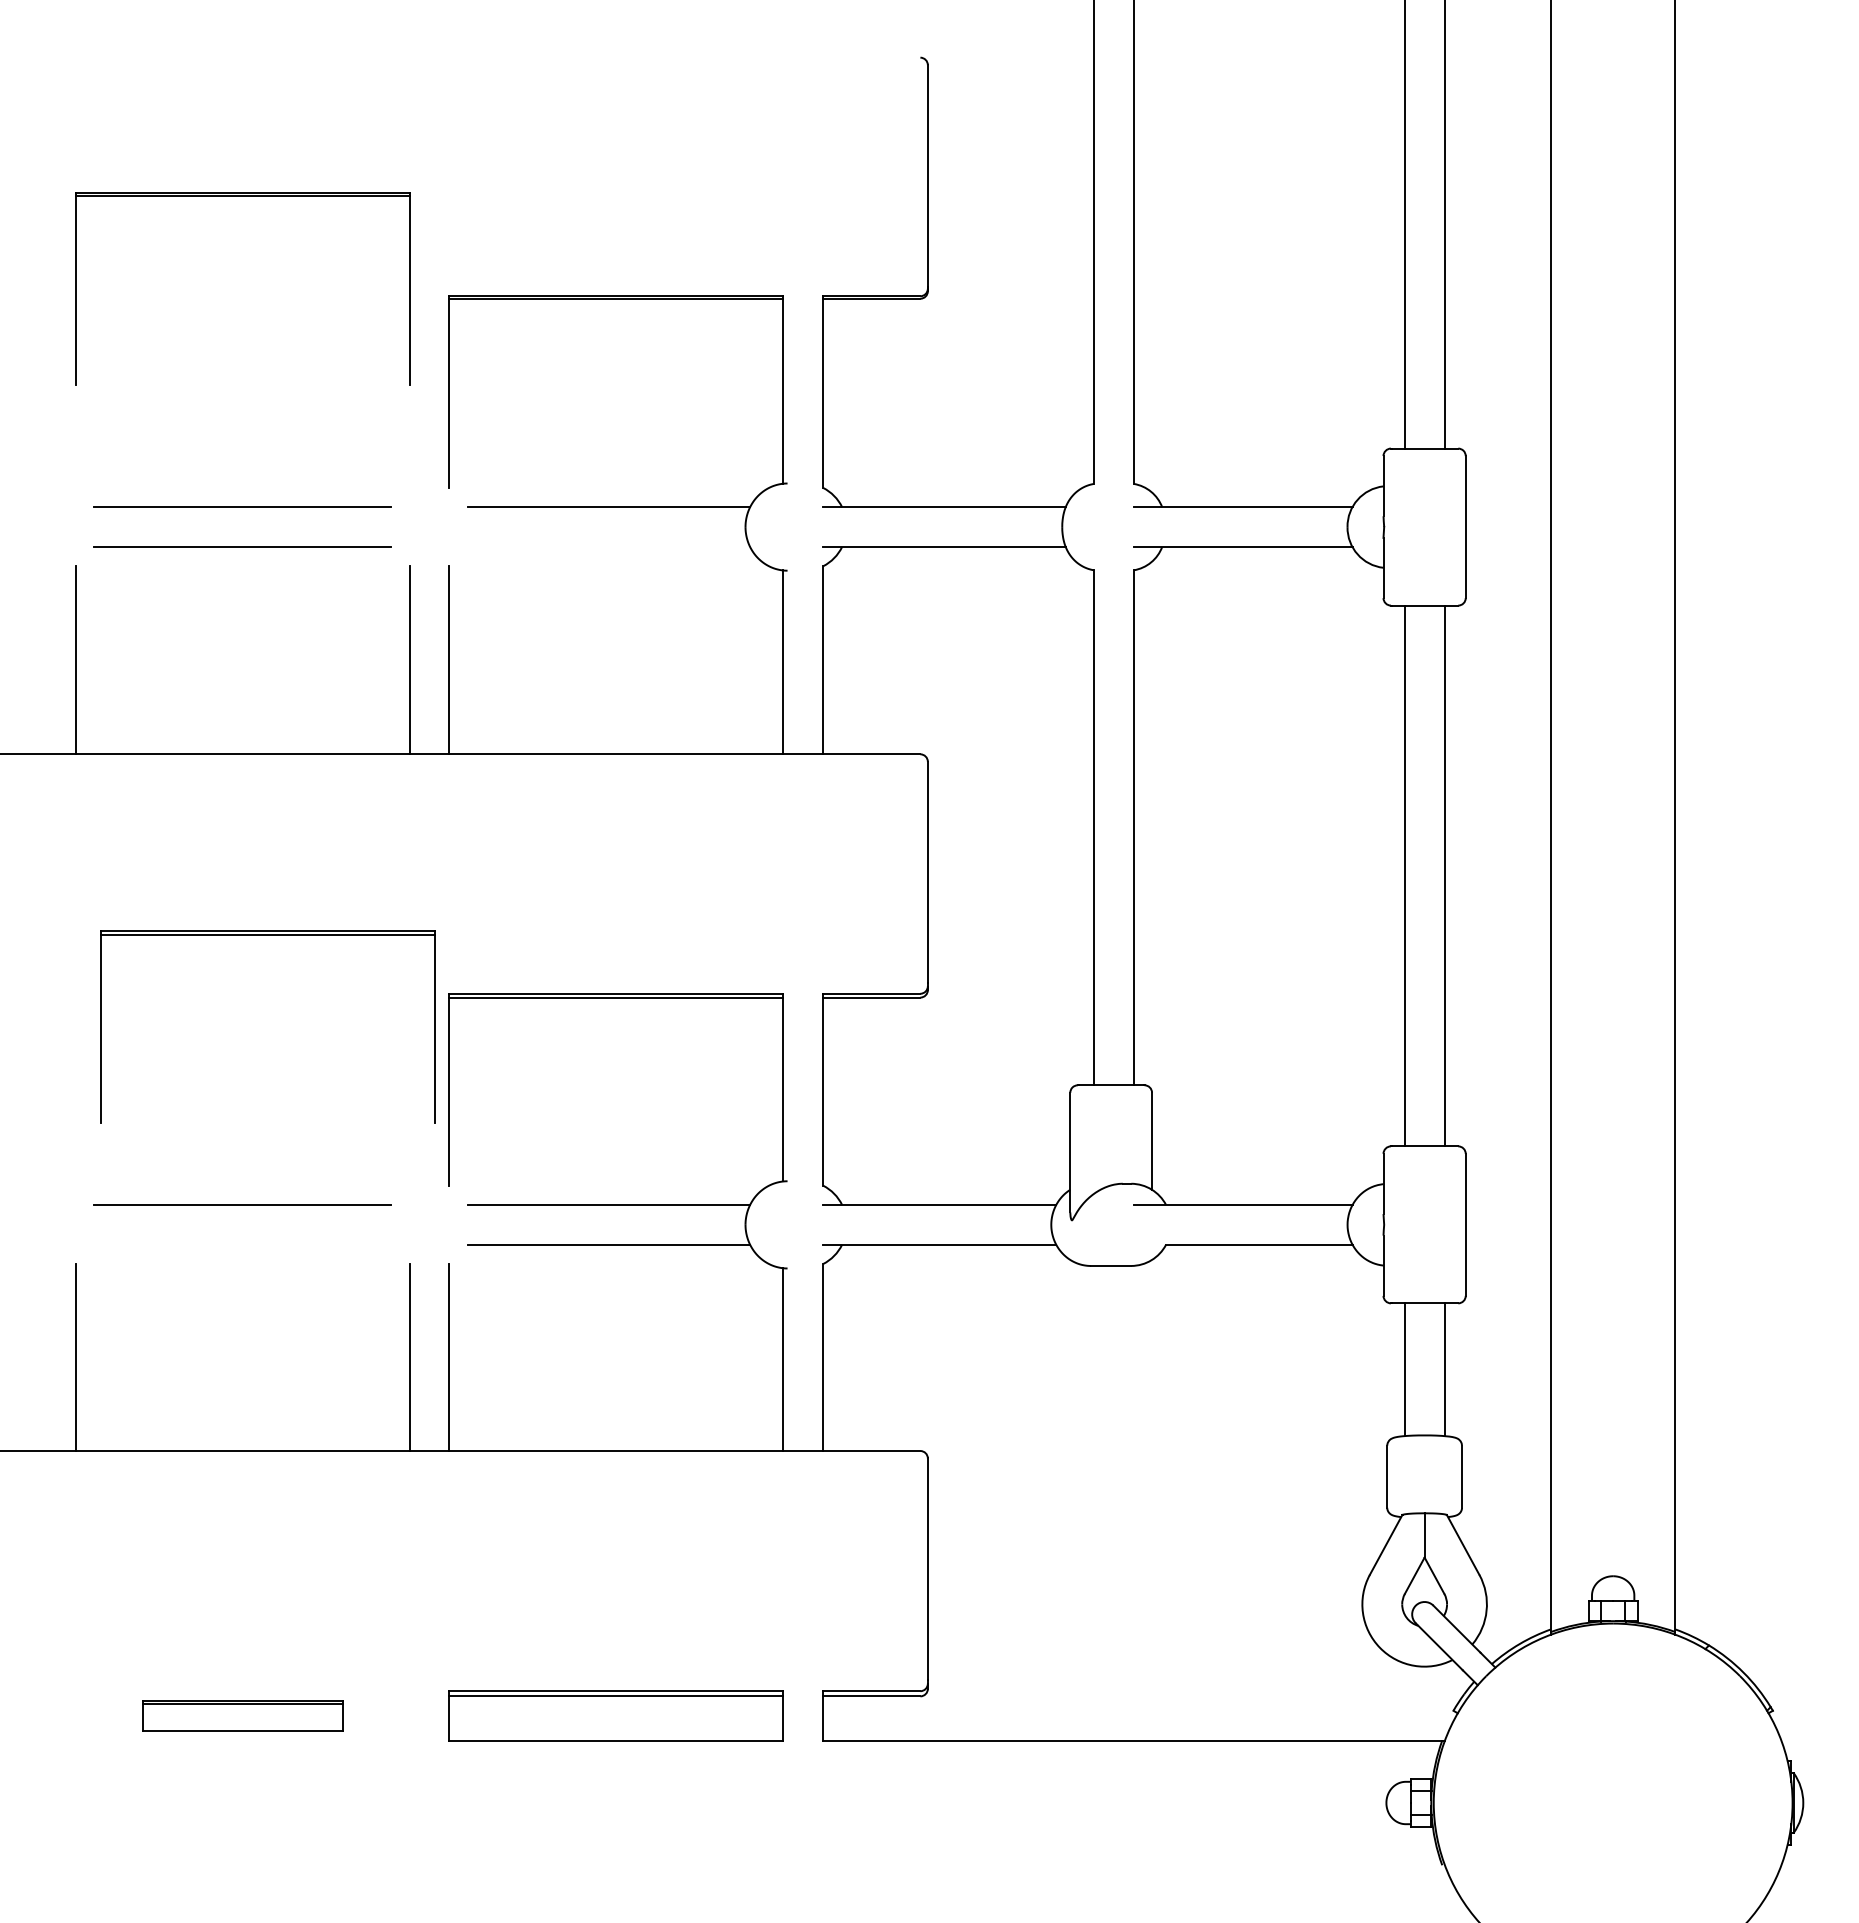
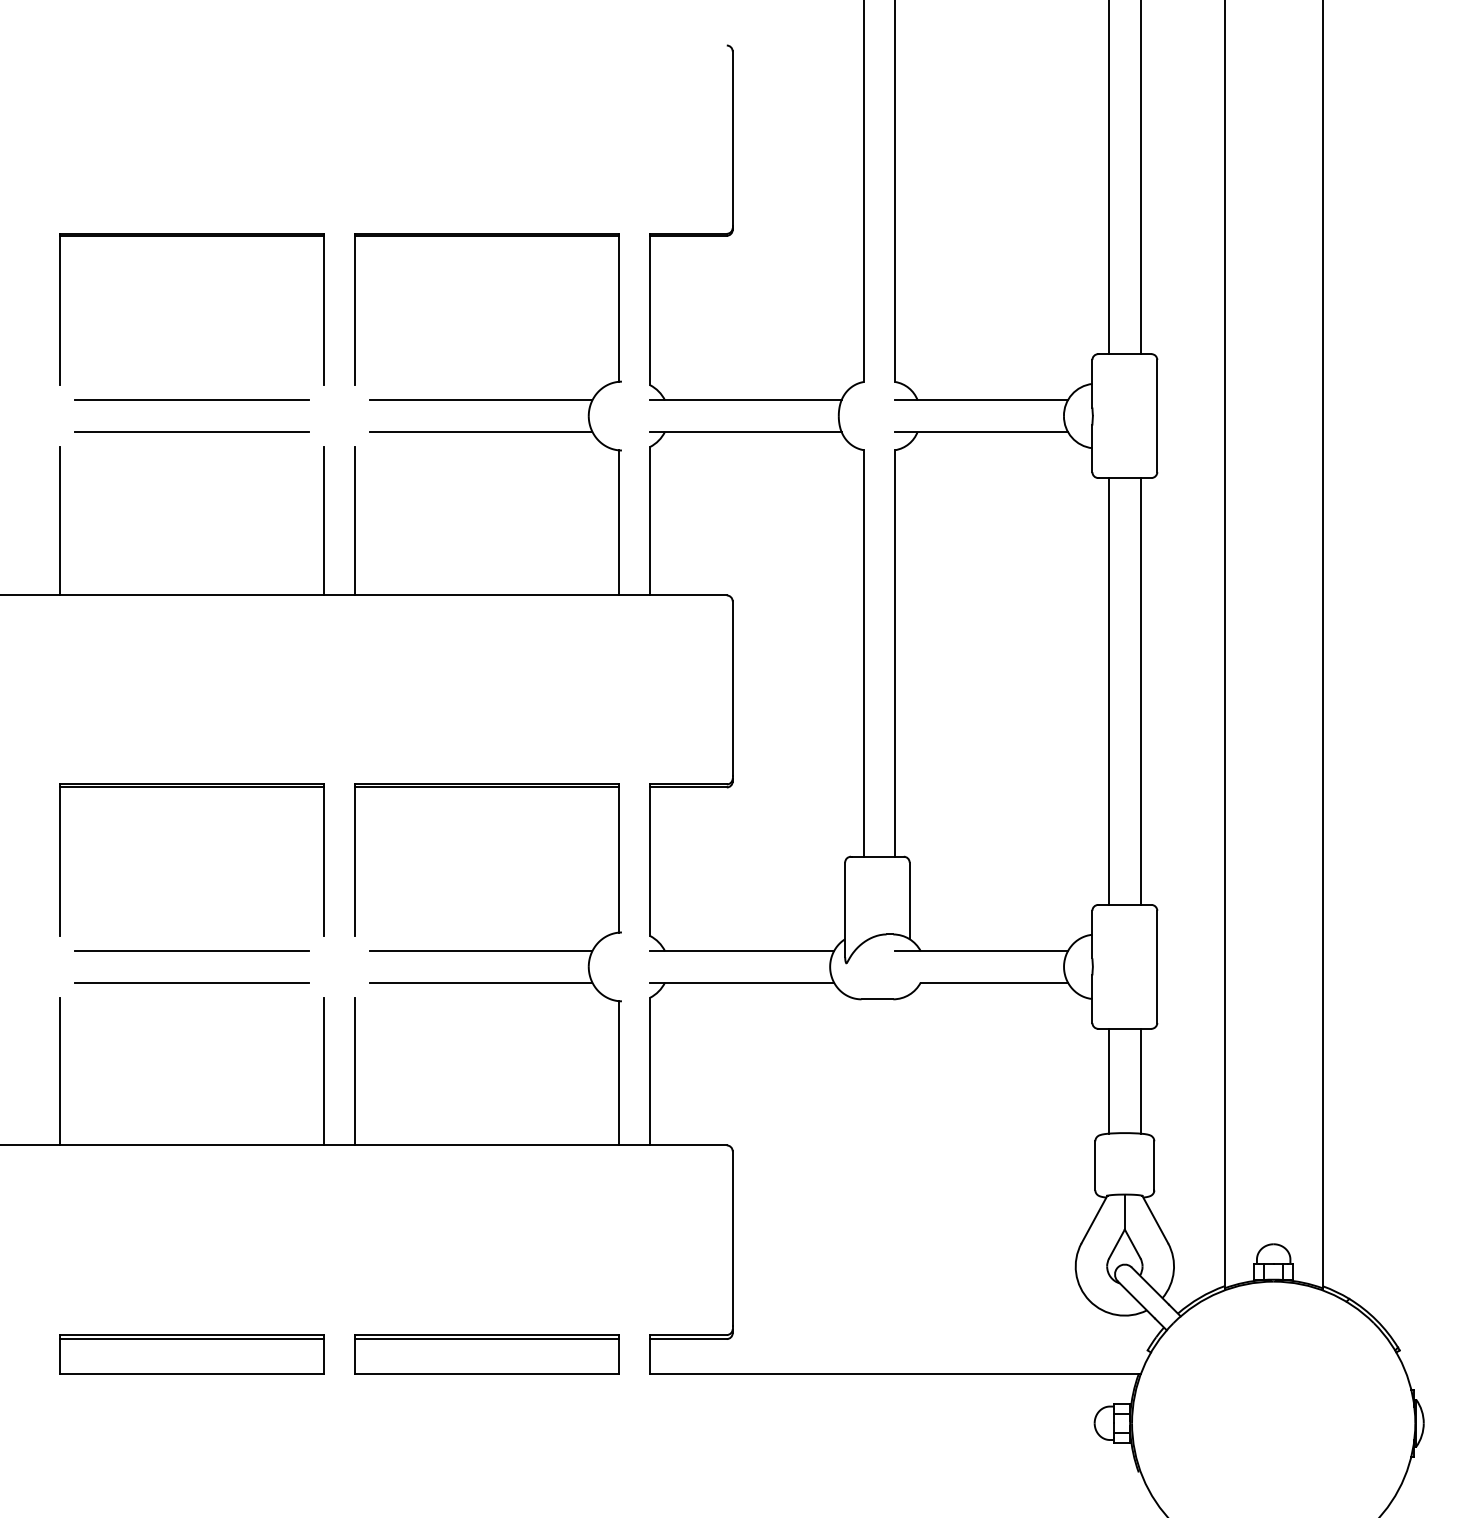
part: (242, 196) -> (191, 236), moved
line: (609, 547) -> (481, 432), added
part: (267, 935) -> (191, 788), moved
line: (242, 1244) -> (191, 982), added
part: (242, 1715) -> (191, 1354), size x1.67

